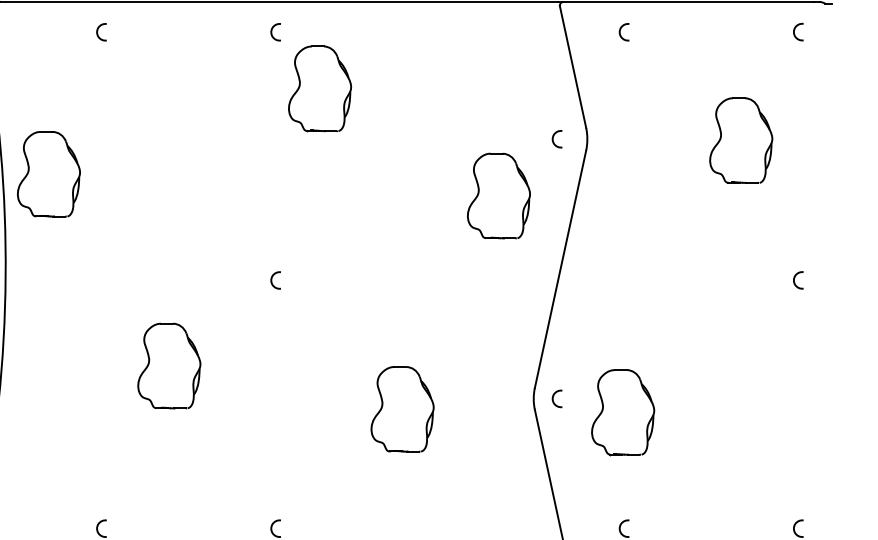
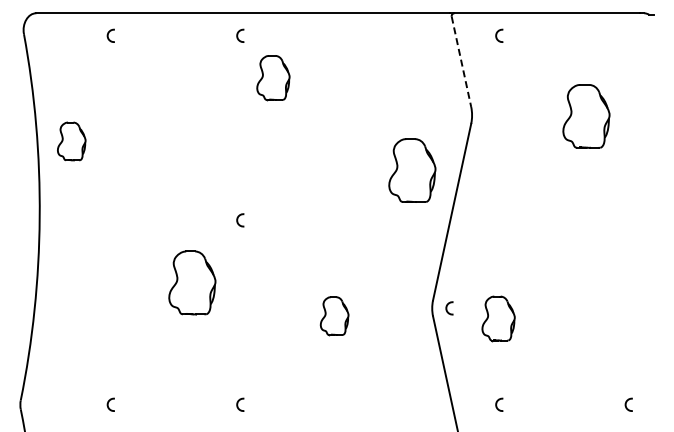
arc: (795, 31) -> (626, 35), removed
line: (573, 68) -> (461, 62), solid -> dashed
part: (320, 88) -> (273, 77), size x0.7
arc: (554, 139) -> (447, 115), removed
part: (48, 174) -> (71, 141), size x0.6
part: (499, 195) -> (412, 170), moved
arc: (795, 280) -> (626, 220), removed
part: (169, 365) -> (192, 282), moved
part: (402, 408) -> (334, 315), size x0.6
part: (622, 412) -> (498, 318), size x0.7

